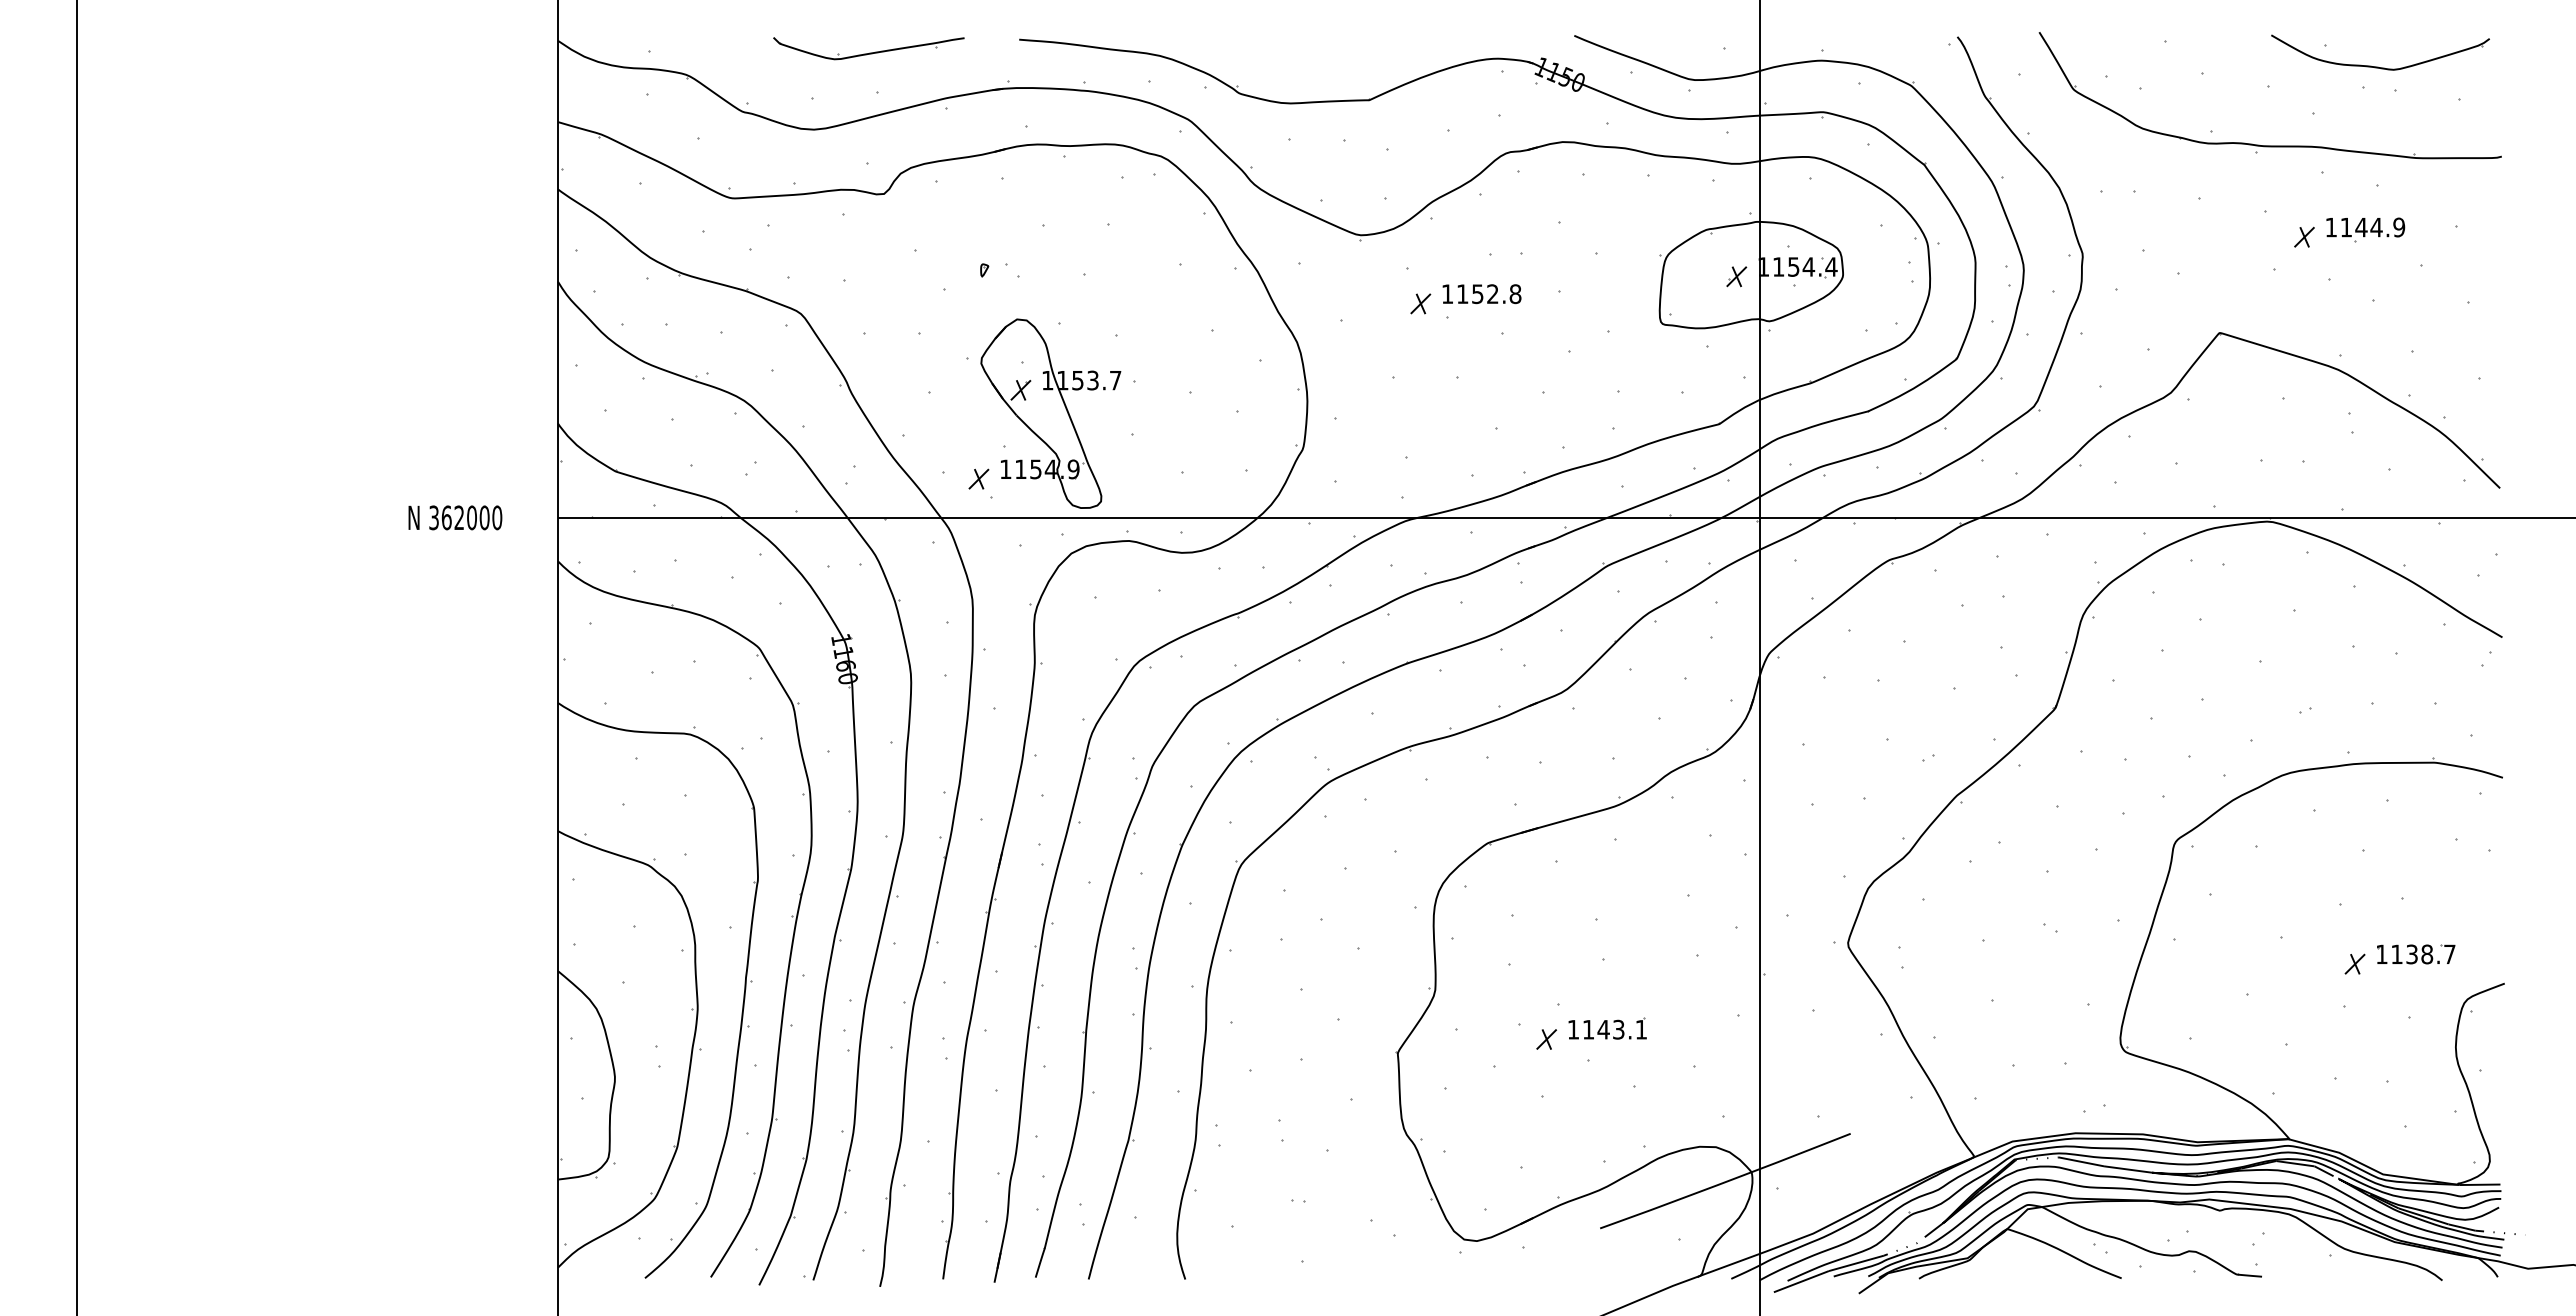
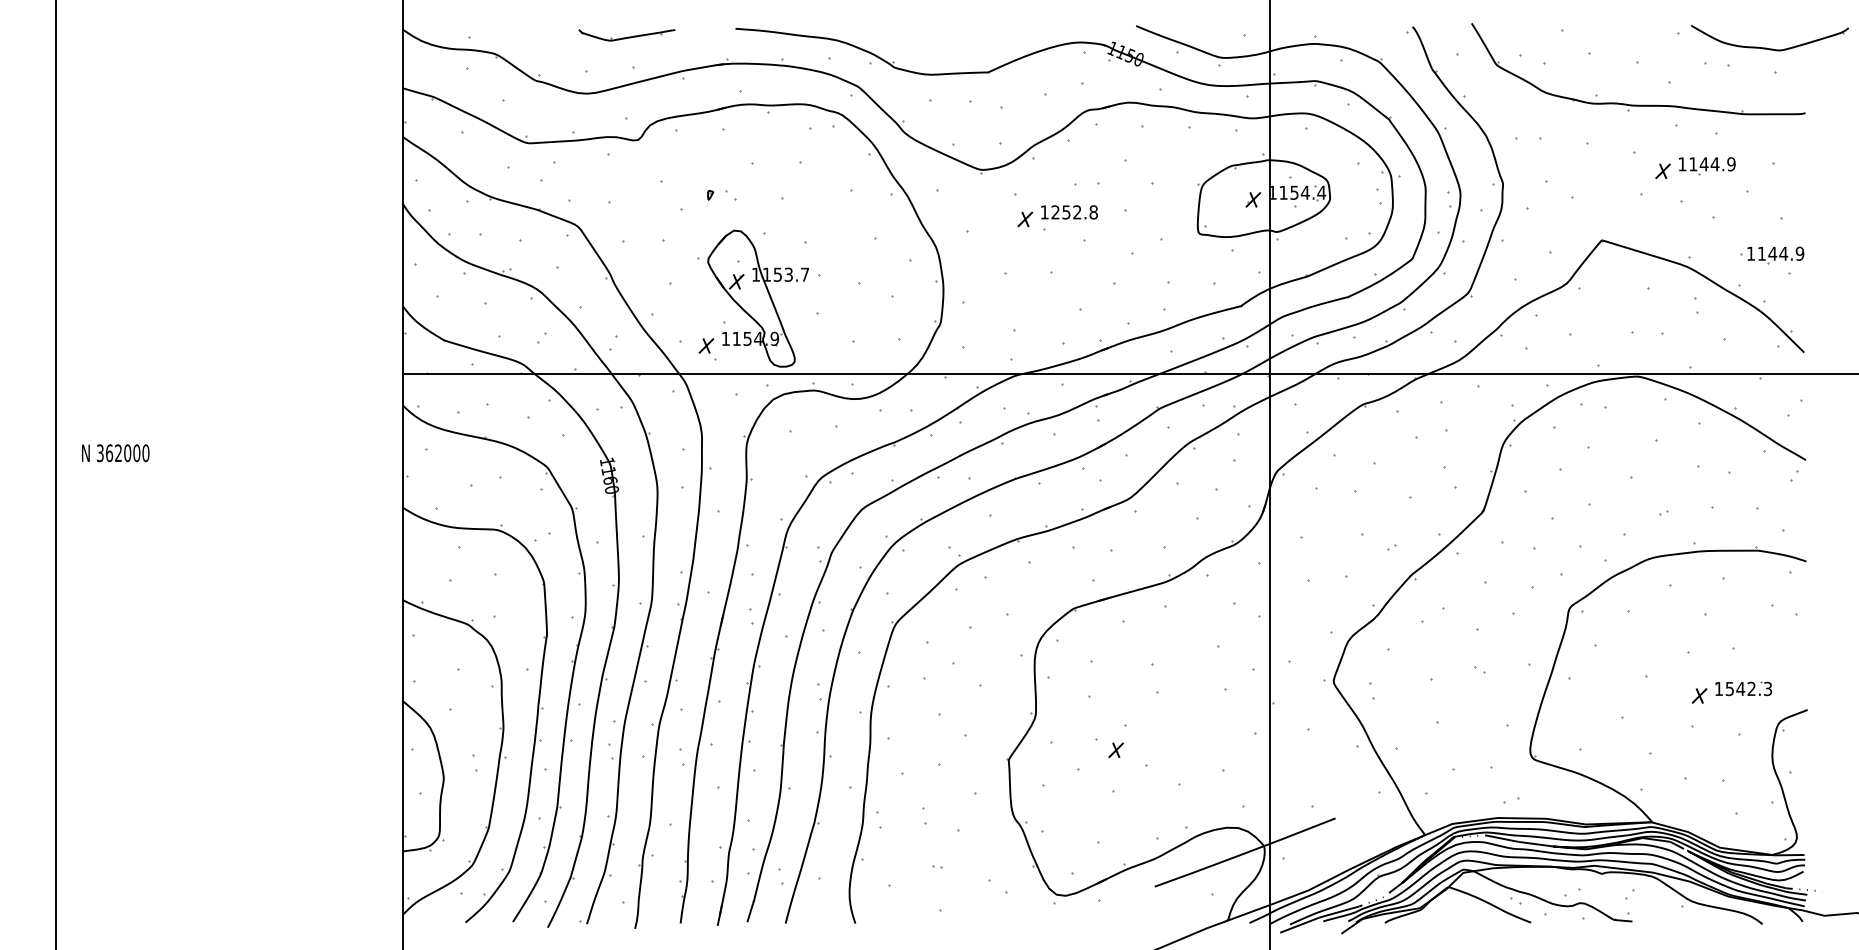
part: (868, 48) -> (626, 35), size x0.7
part: (2378, 66) -> (1768, 48), moved
text: (1462, 293) -> (1055, 211), 1152.8 -> 1252.8
part: (2460, 353) -> (1775, 255), added
text: (455, 517) -> (115, 452), moved
text: (2423, 954) -> (1748, 688), 1138.7 -> 1542.3
part: (1607, 1028) -> (1160, 742), removed

